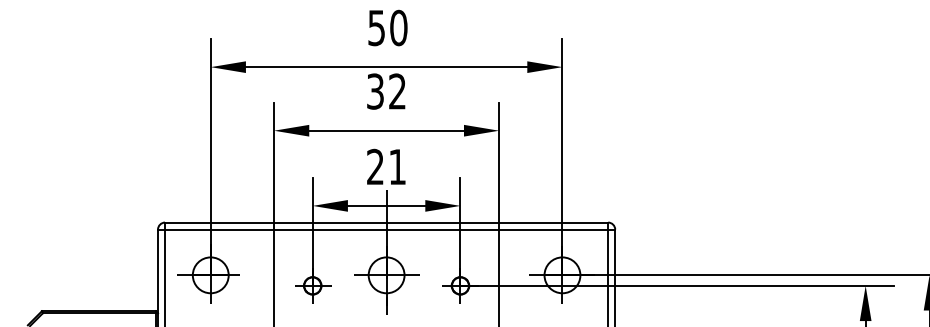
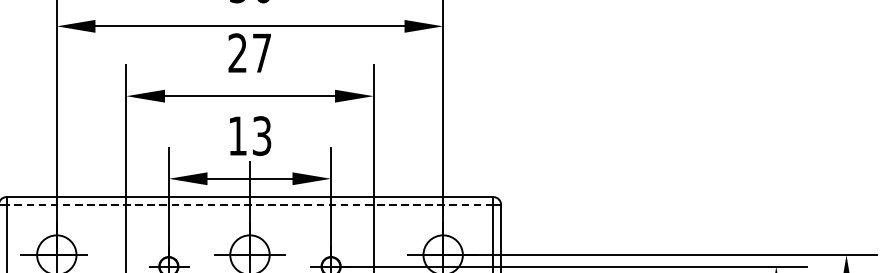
text: (386, 91) -> (249, 53), 32 -> 27
text: (386, 166) -> (249, 135), 21 -> 13
line: (386, 229) -> (249, 204), solid -> dashed

